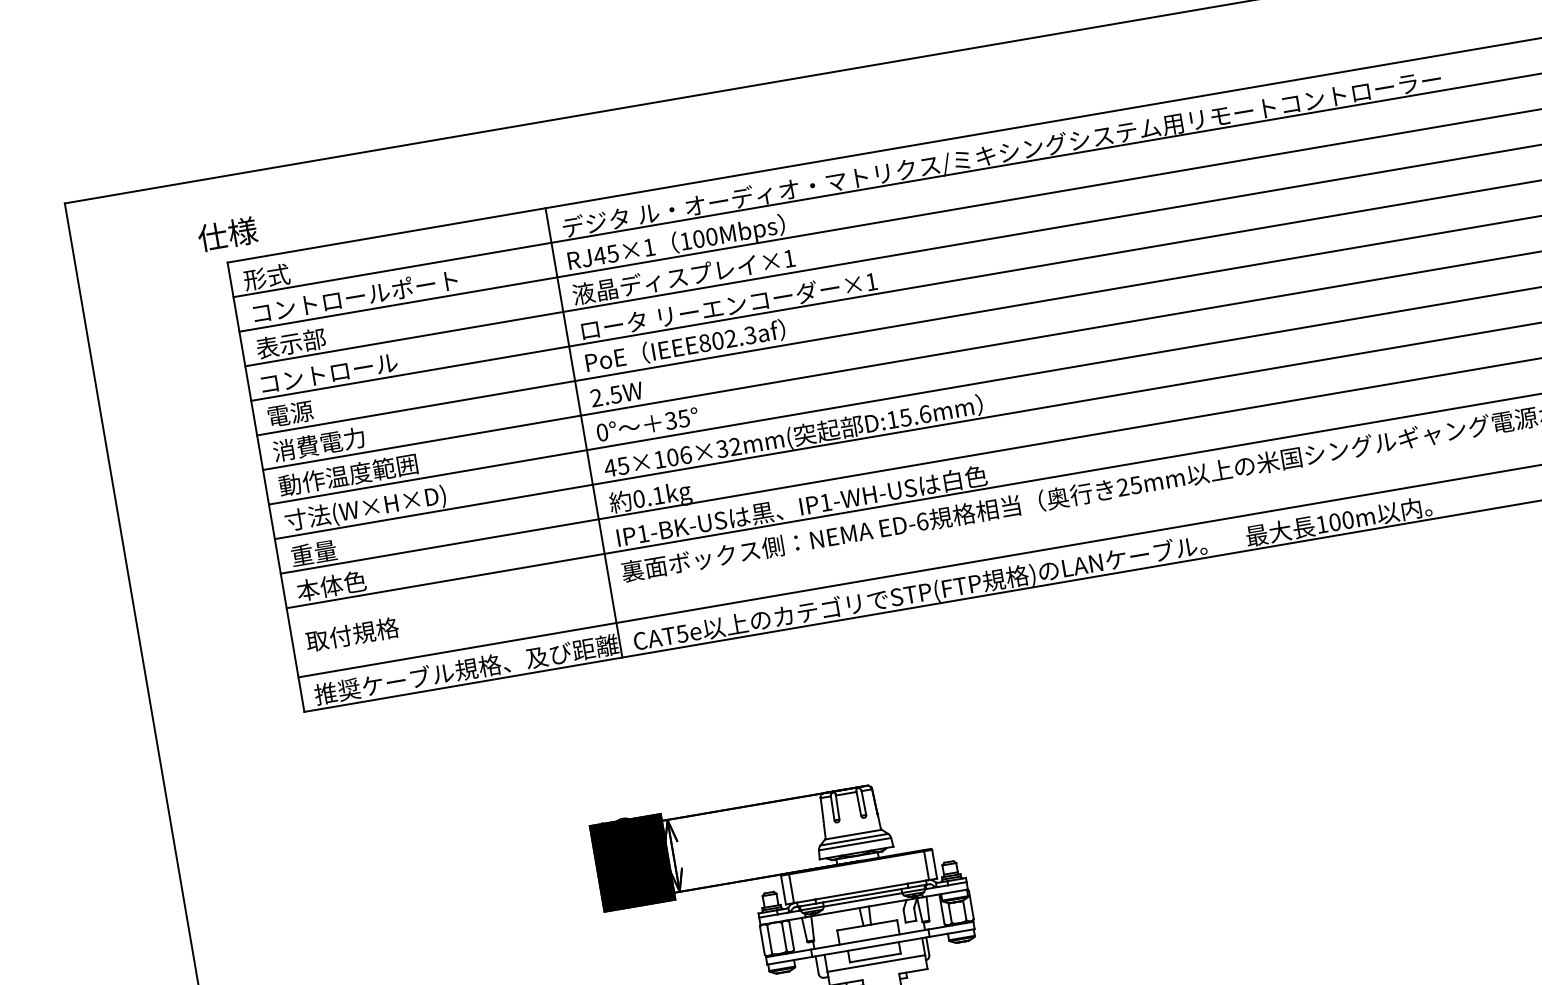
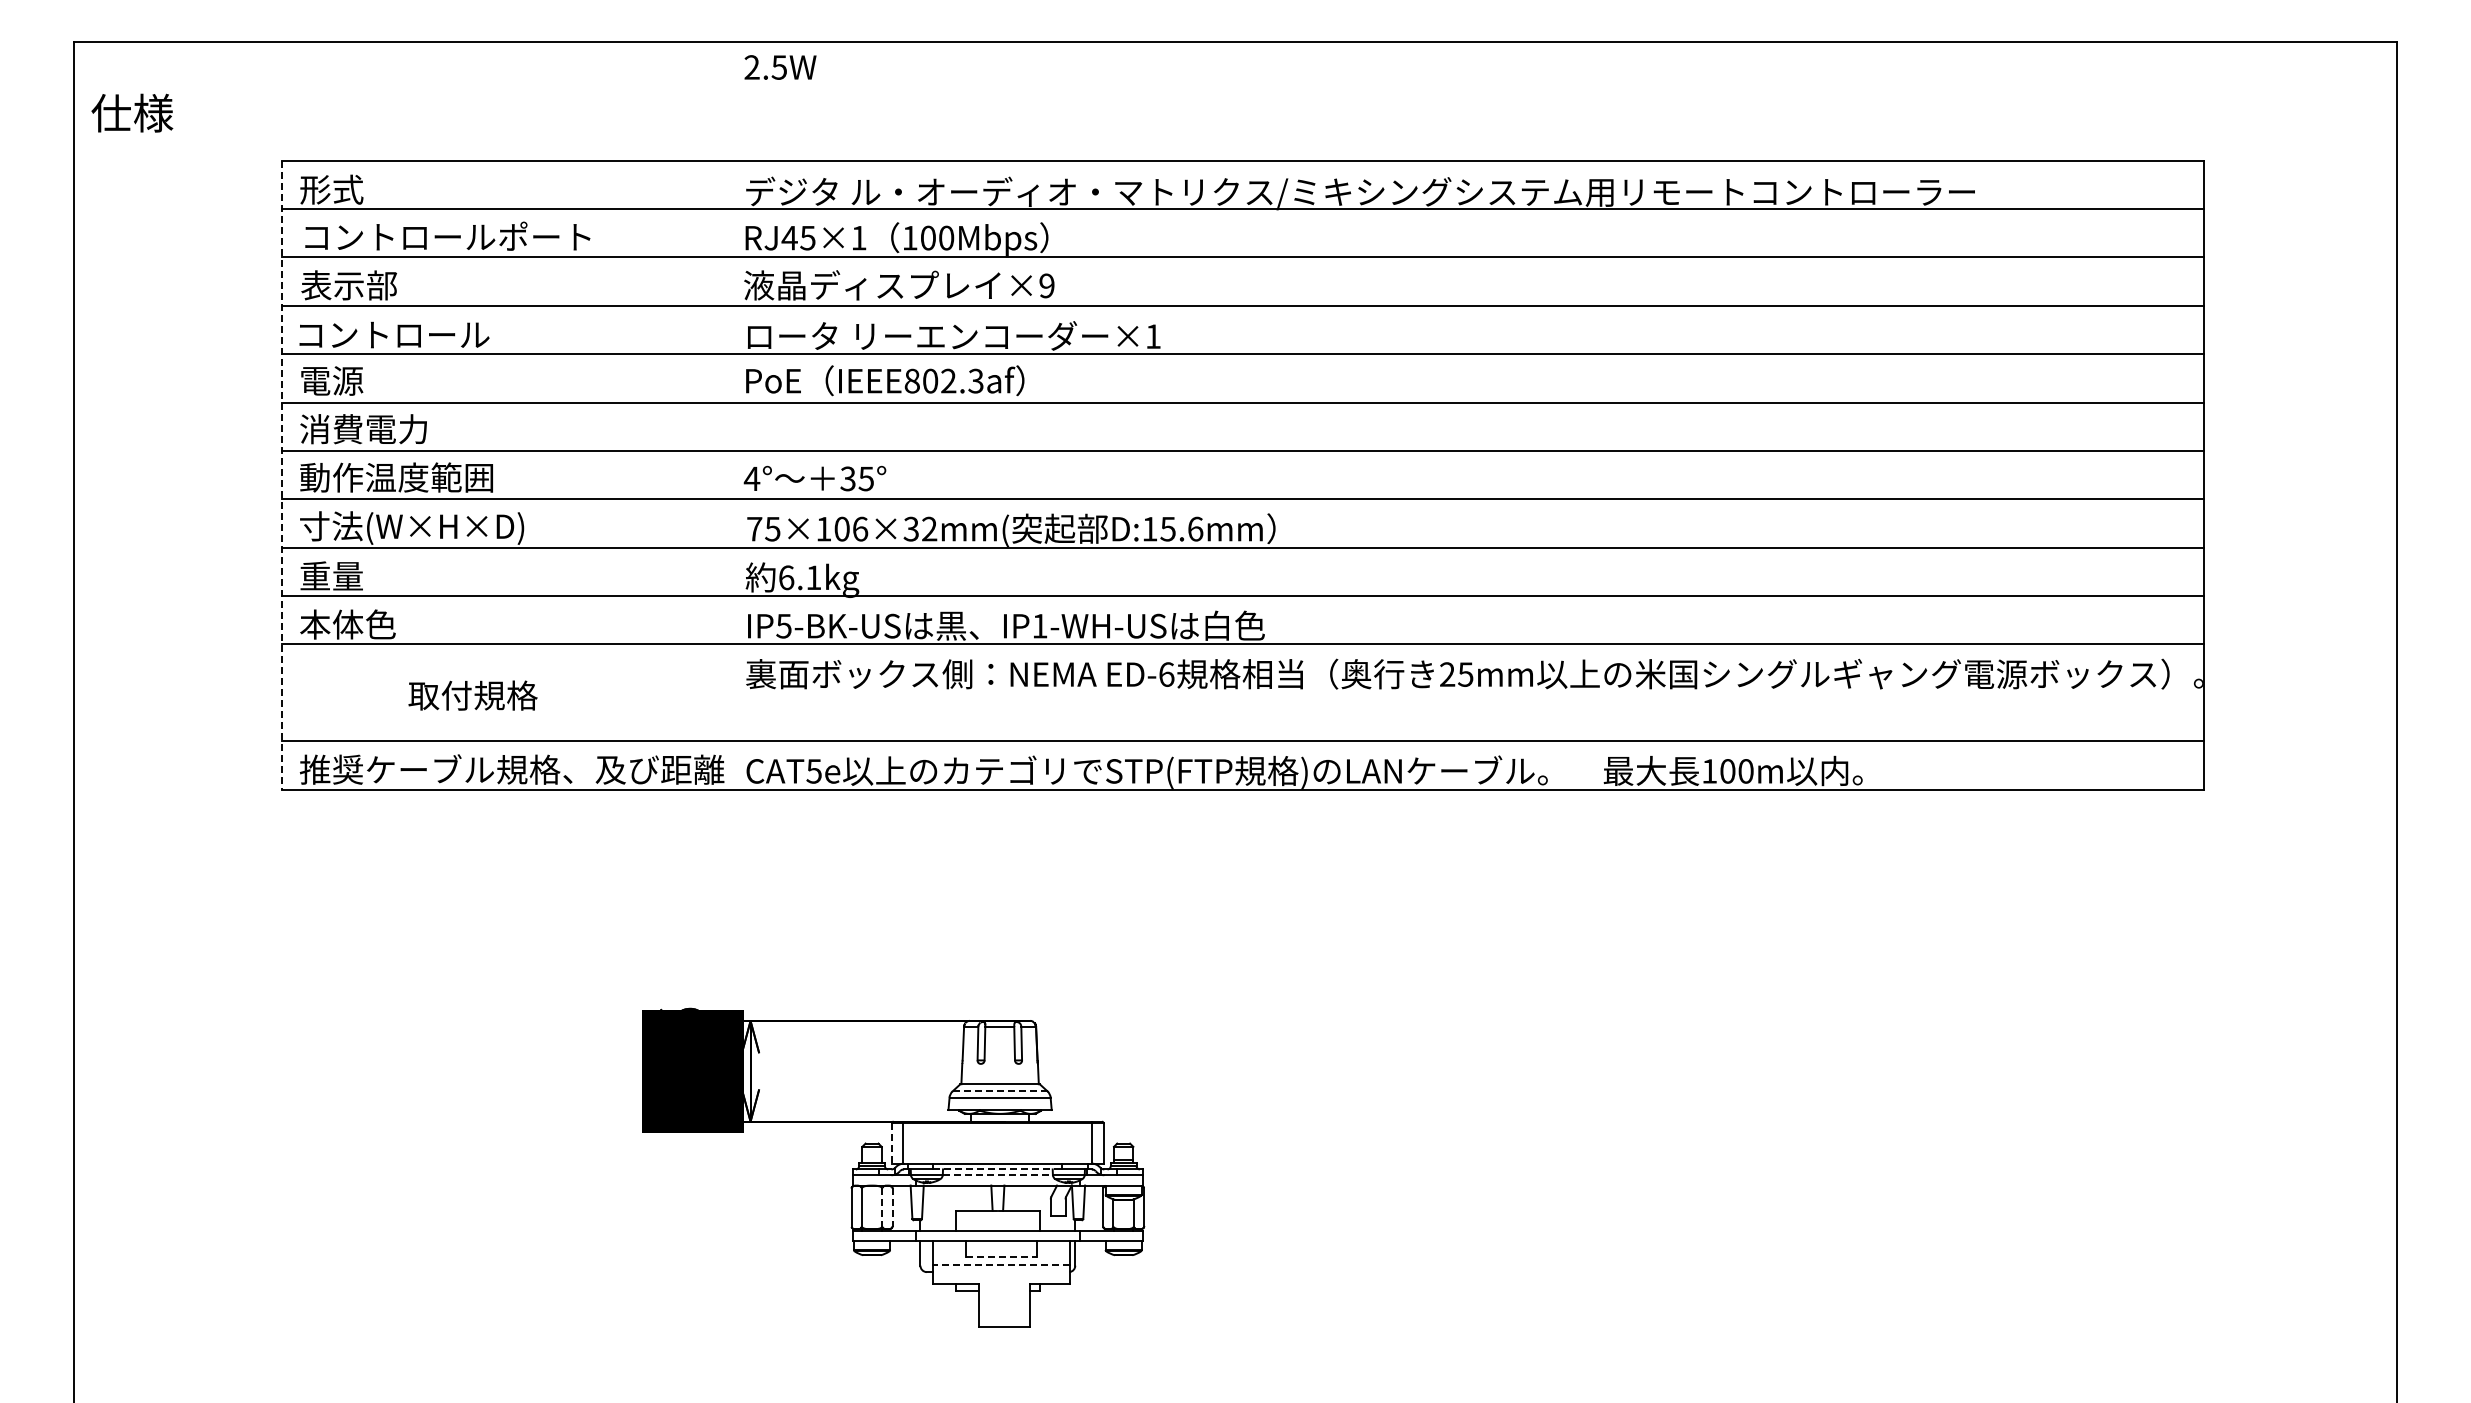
text: (227, 233) -> (132, 112), moved
text: (789, 258) -> (1046, 285), ×1 -> ×9
text: (616, 394) -> (780, 67), moved
line: (583, 432) -> (726, 474), removed
text: (601, 432) -> (751, 478), 0° -> 4°
text: (610, 468) -> (754, 529), 45×106×32mm( -> 75×106×32mm(
line: (265, 487) -> (281, 475), solid -> dashed
text: (639, 498) -> (786, 577), 0.1kg -> 6.1kg
text: (642, 534) -> (783, 626), IP1-BK-US -> IP5-BK-US
text: (352, 634) -> (472, 695), moved
line: (854, 839) -> (1000, 1091), solid -> dashed
line: (783, 890) -> (892, 1143), solid -> dashed
line: (861, 895) -> (997, 1169), solid -> dashed
line: (863, 900) -> (998, 1175), solid -> dashed
line: (791, 935) -> (892, 1207), solid -> dashed
line: (784, 937) -> (882, 1207), solid -> dashed
line: (875, 958) -> (1001, 1257), solid -> dashed
line: (875, 963) -> (1000, 1264), solid -> dashed

